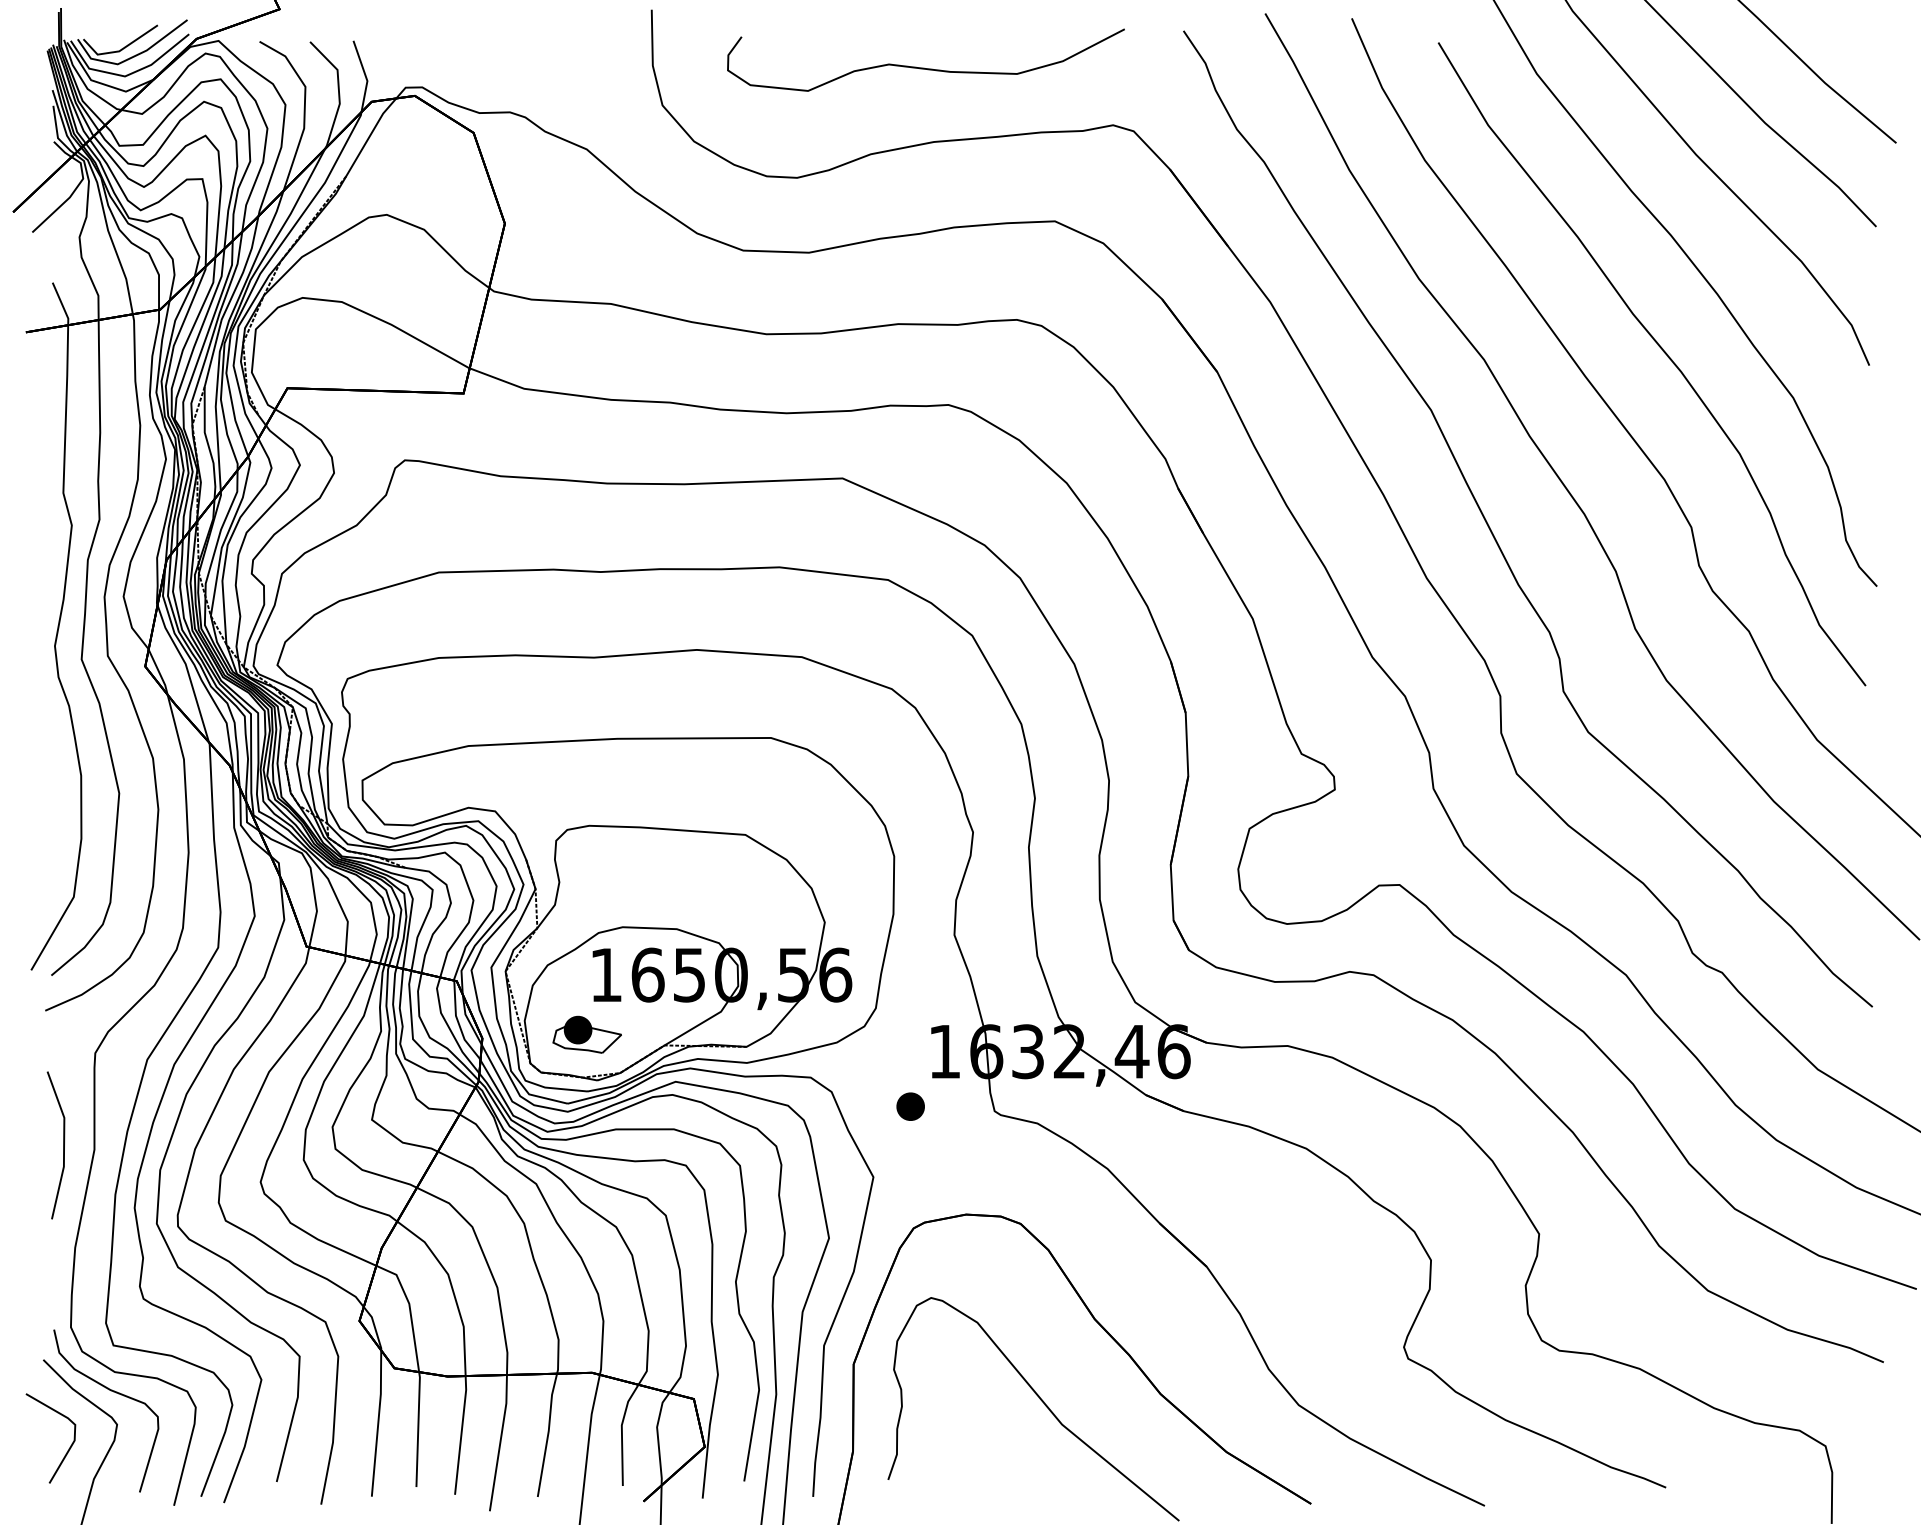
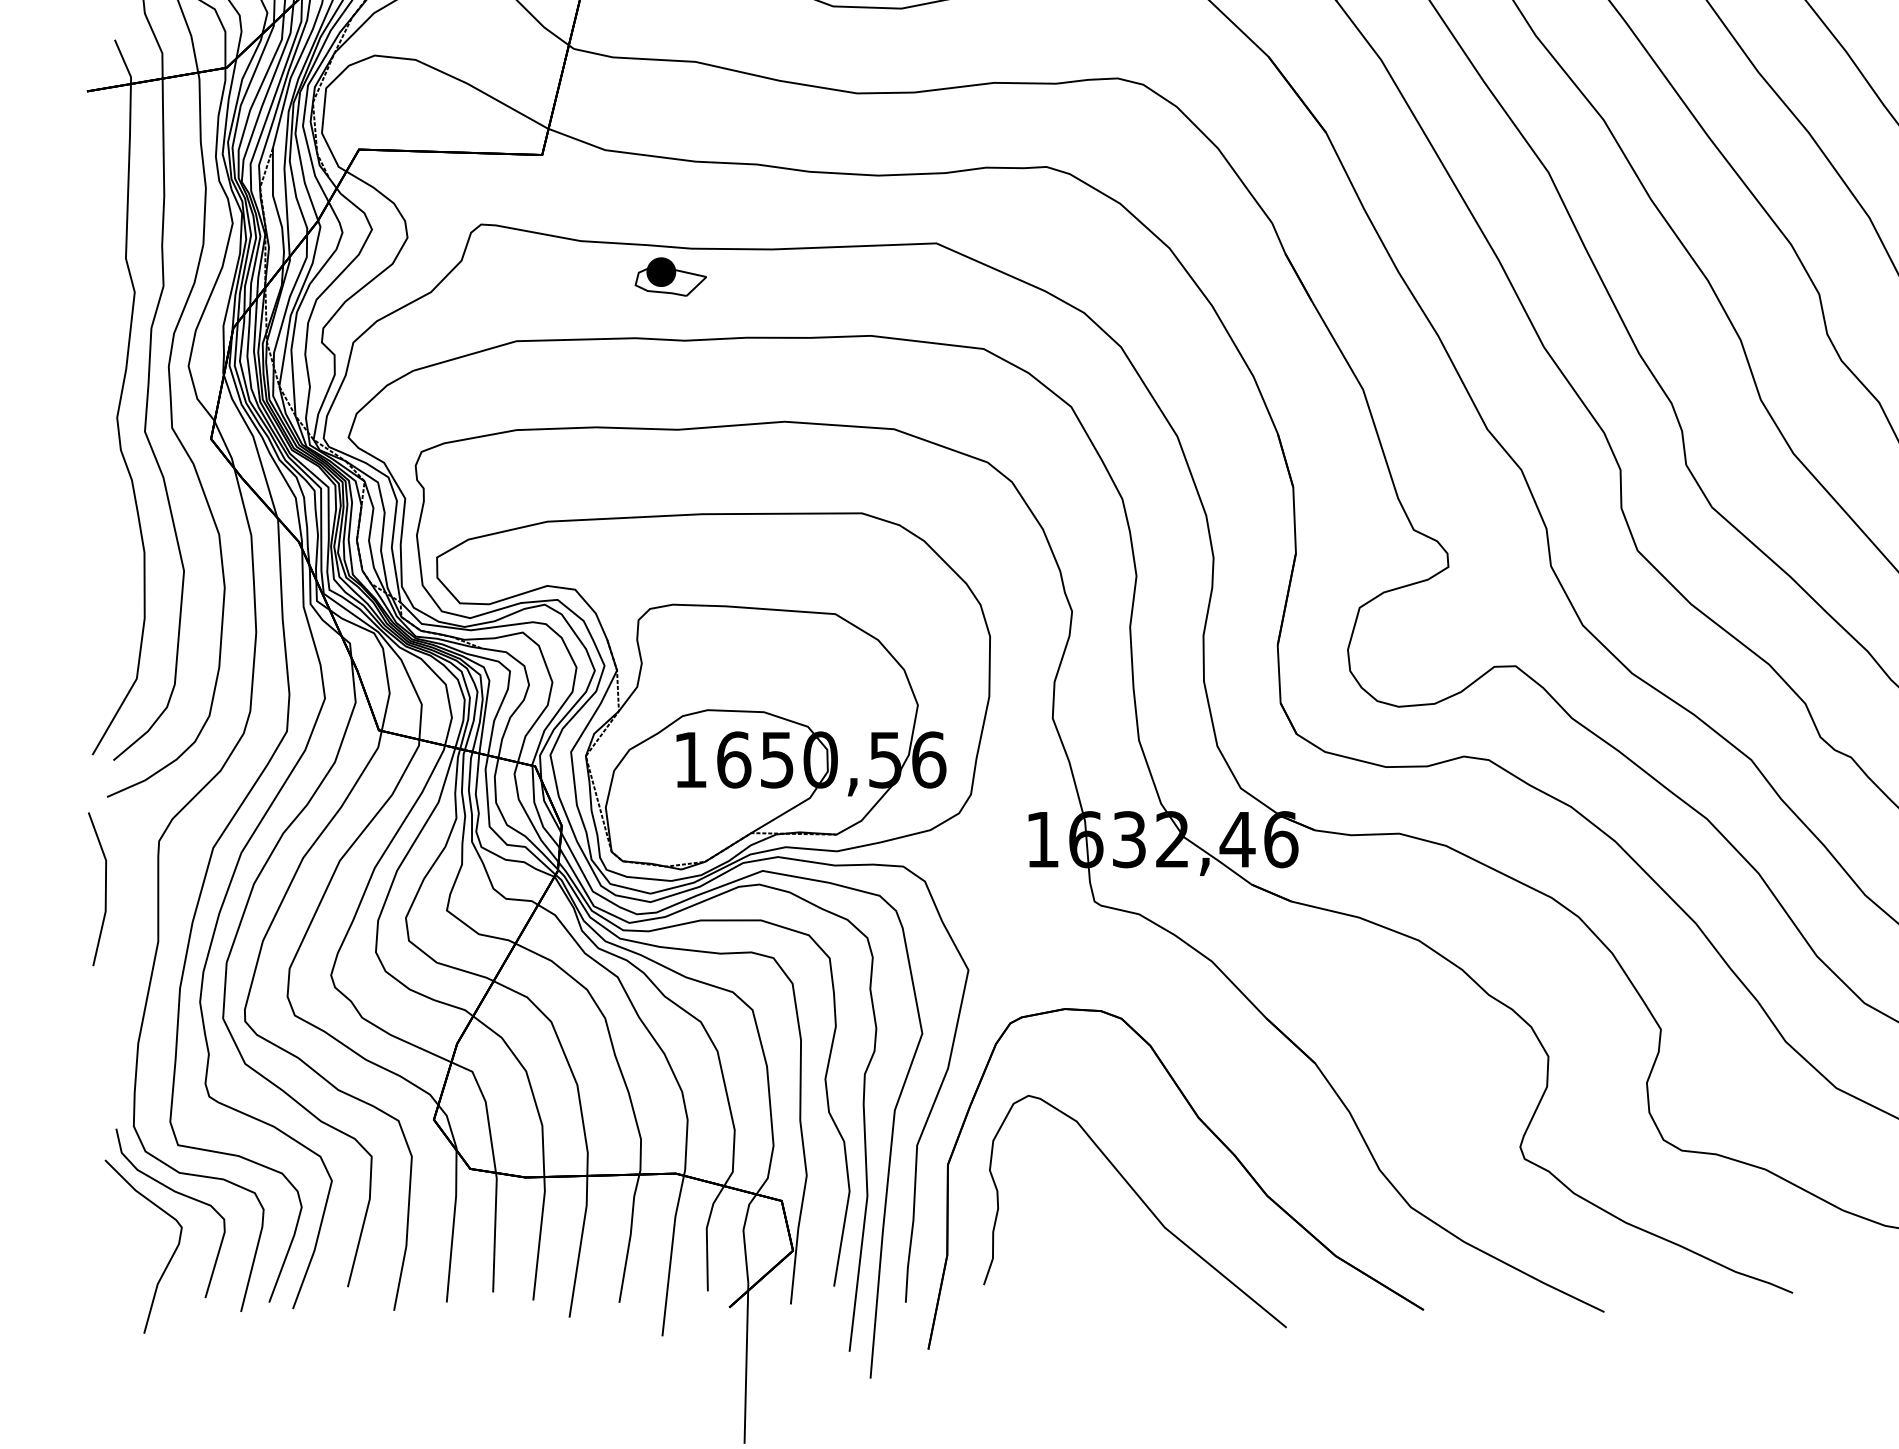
part: (586, 1034) -> (670, 276), moved
part: (910, 1106) -> (1007, 896), removed
line: (63, 1145) -> (105, 889), moved
line: (68, 1448) -> (131, 1252), removed

